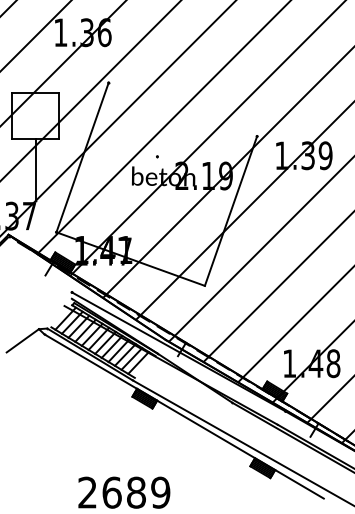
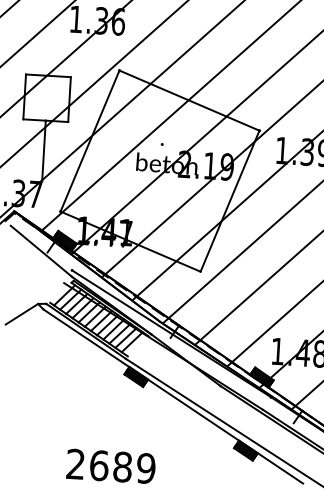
line: (182, 109) -> (189, 100), added
line: (38, 274) -> (40, 251), added

